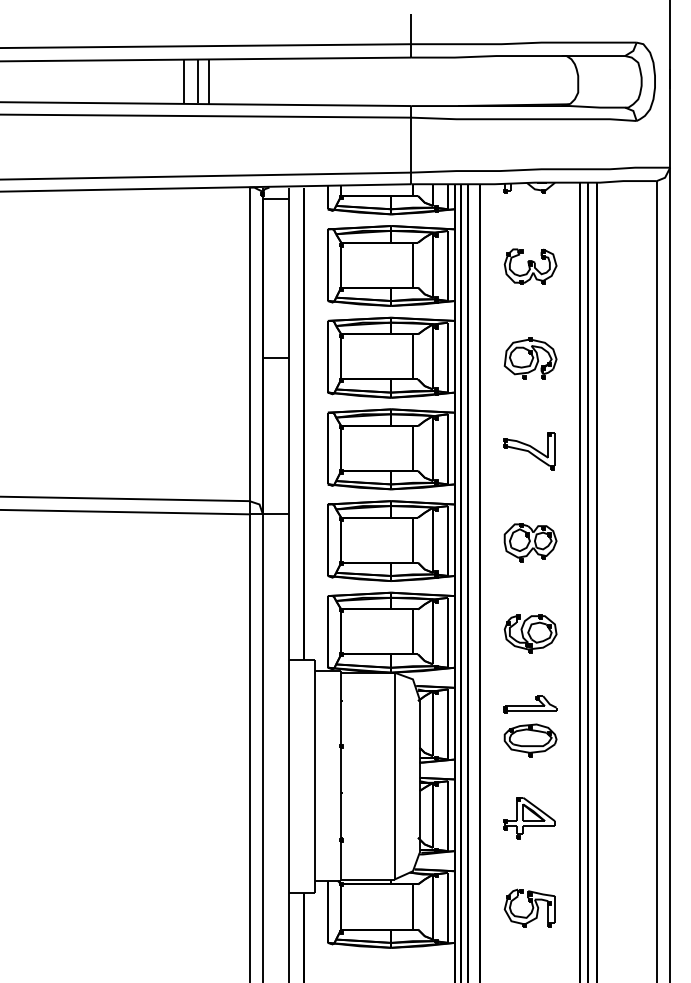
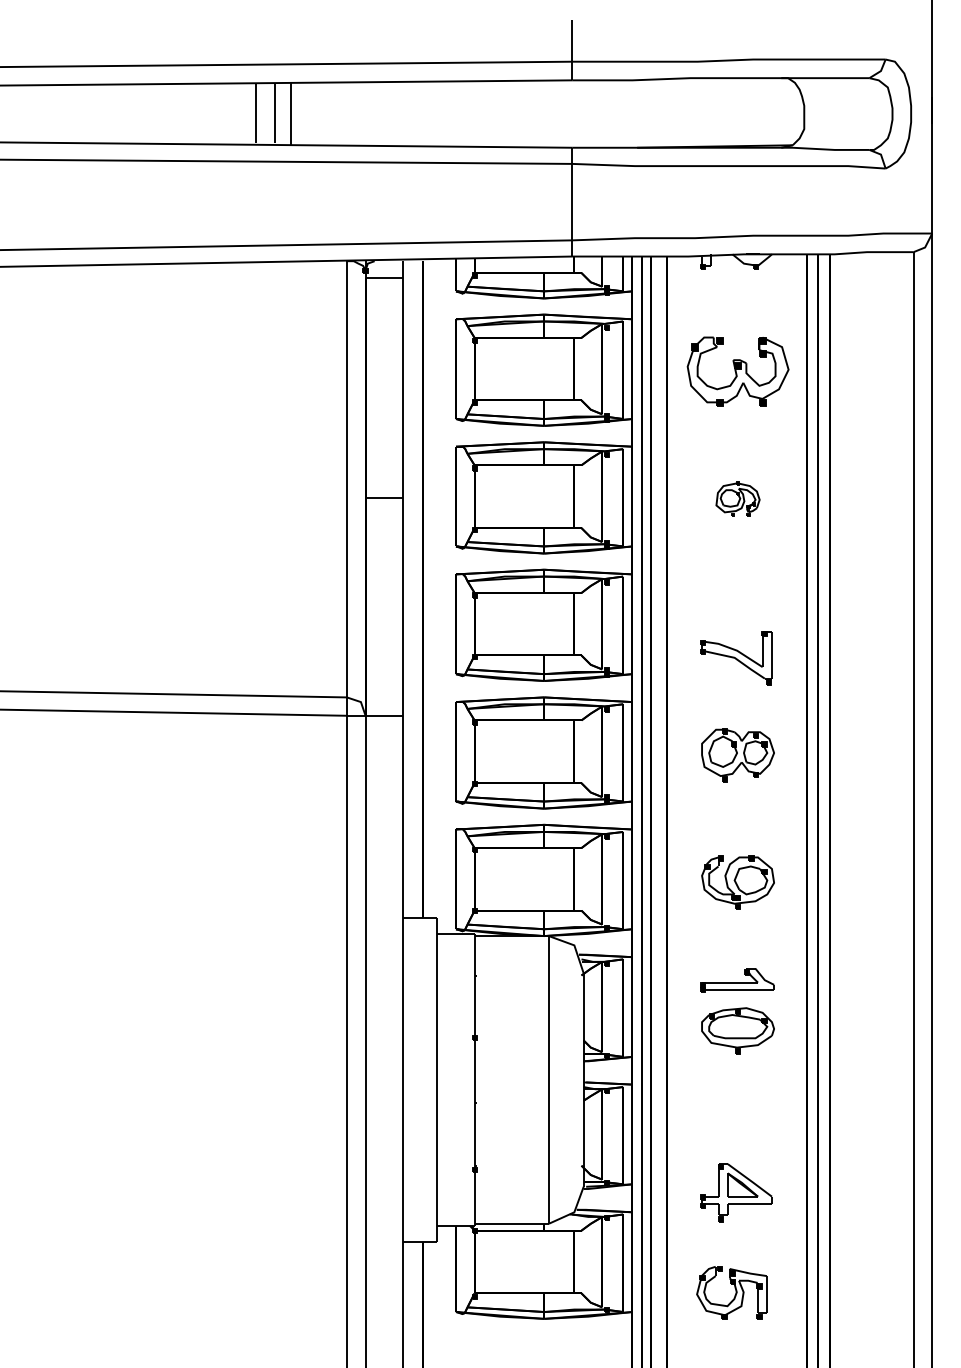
part: (530, 266) -> (737, 371), size x1.4
part: (530, 358) -> (737, 499), size x0.6
part: (529, 451) -> (736, 658), moved
part: (529, 818) -> (736, 1192), moved
part: (529, 908) -> (731, 1292), moved

